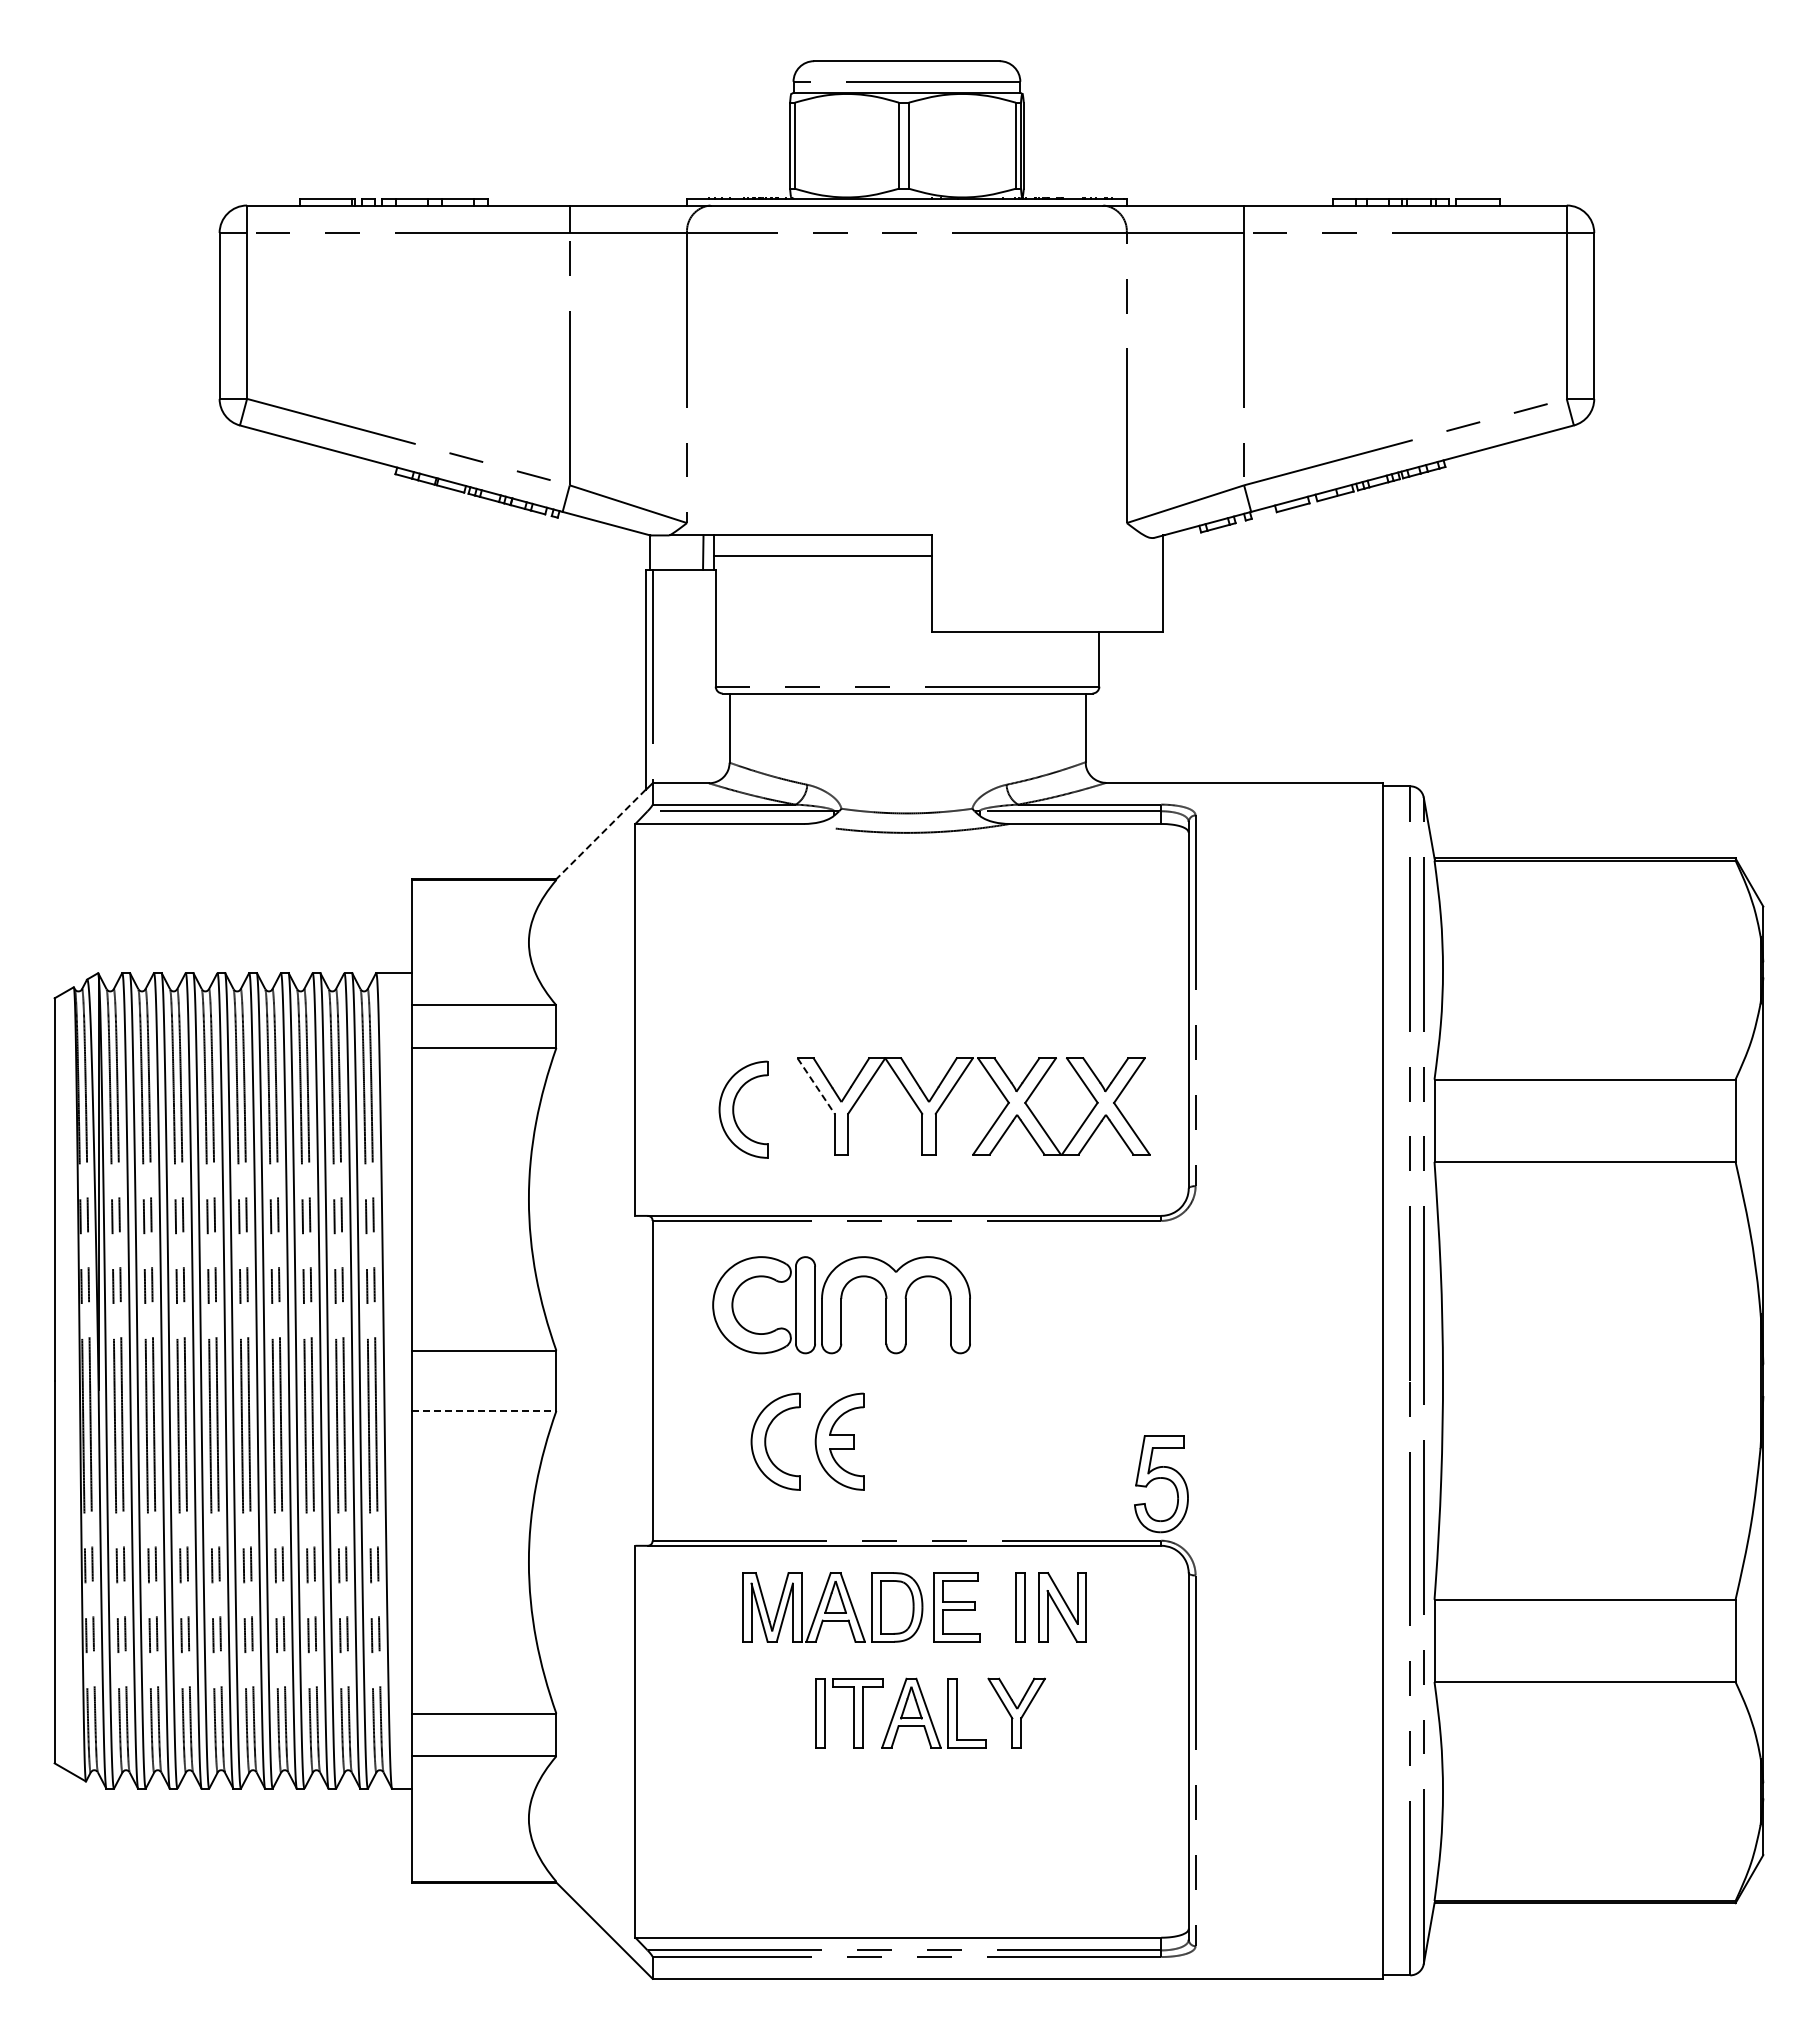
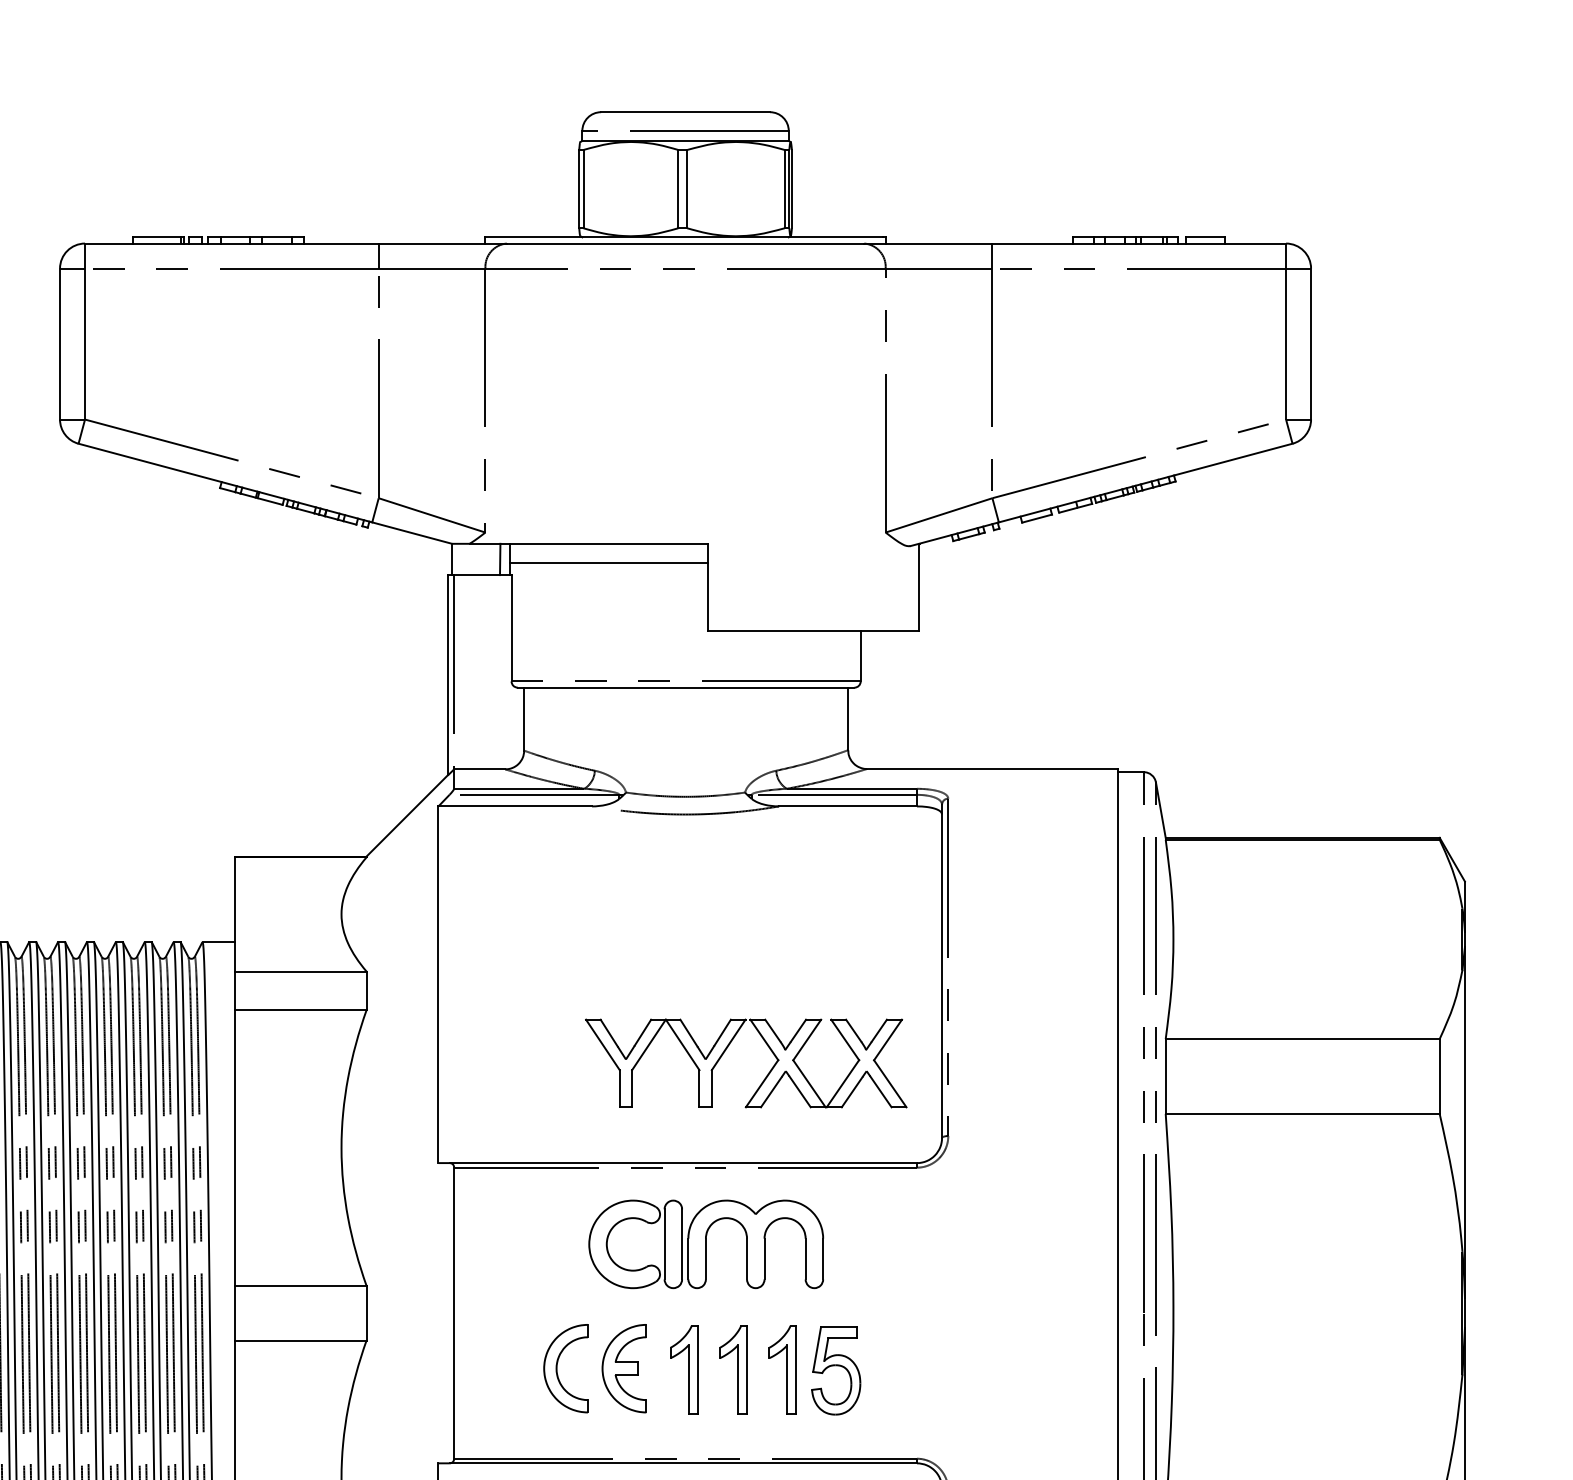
line: (600, 834) -> (406, 815), dashed -> solid
line: (816, 1086) -> (603, 1045), dashed -> solid
part: (734, 1109) -> (528, 1066), removed
part: (841, 1305) -> (706, 1244), moved
line: (484, 1410) -> (301, 1340), dashed -> solid
part: (905, 1442) -> (684, 1369), added
part: (959, 1442) -> (733, 1369), added
part: (1013, 1442) -> (782, 1369), added
part: (1161, 1484) -> (836, 1371), moved

